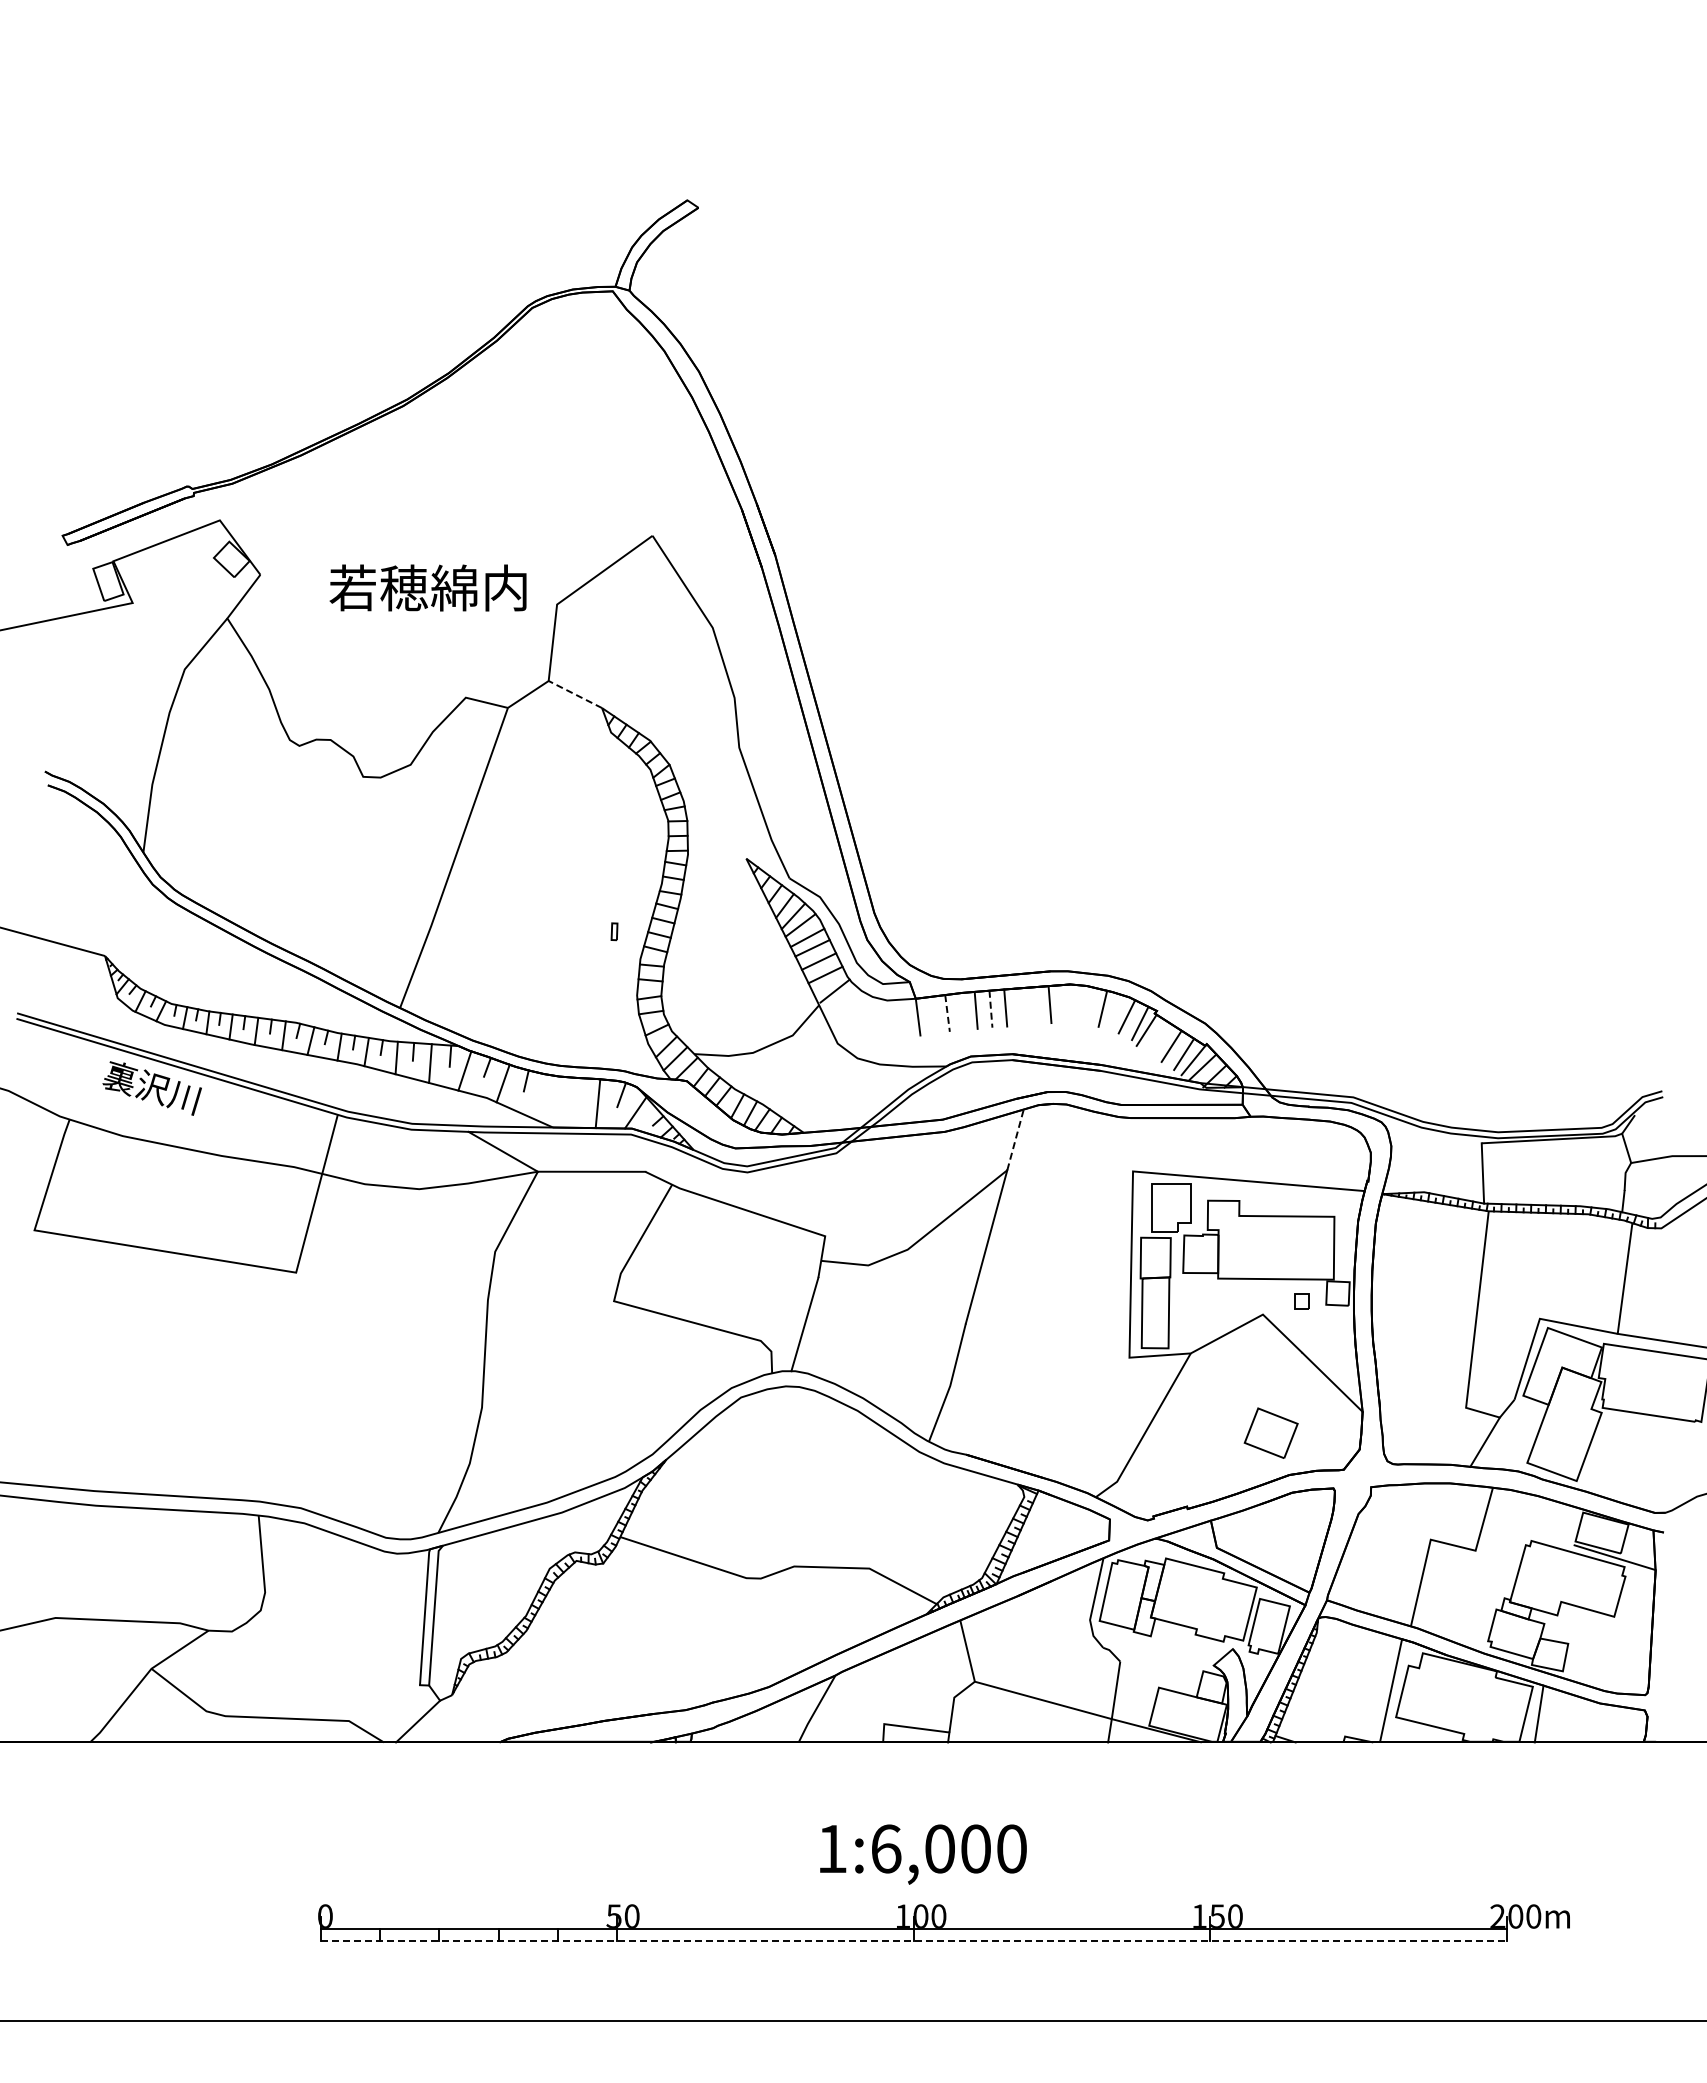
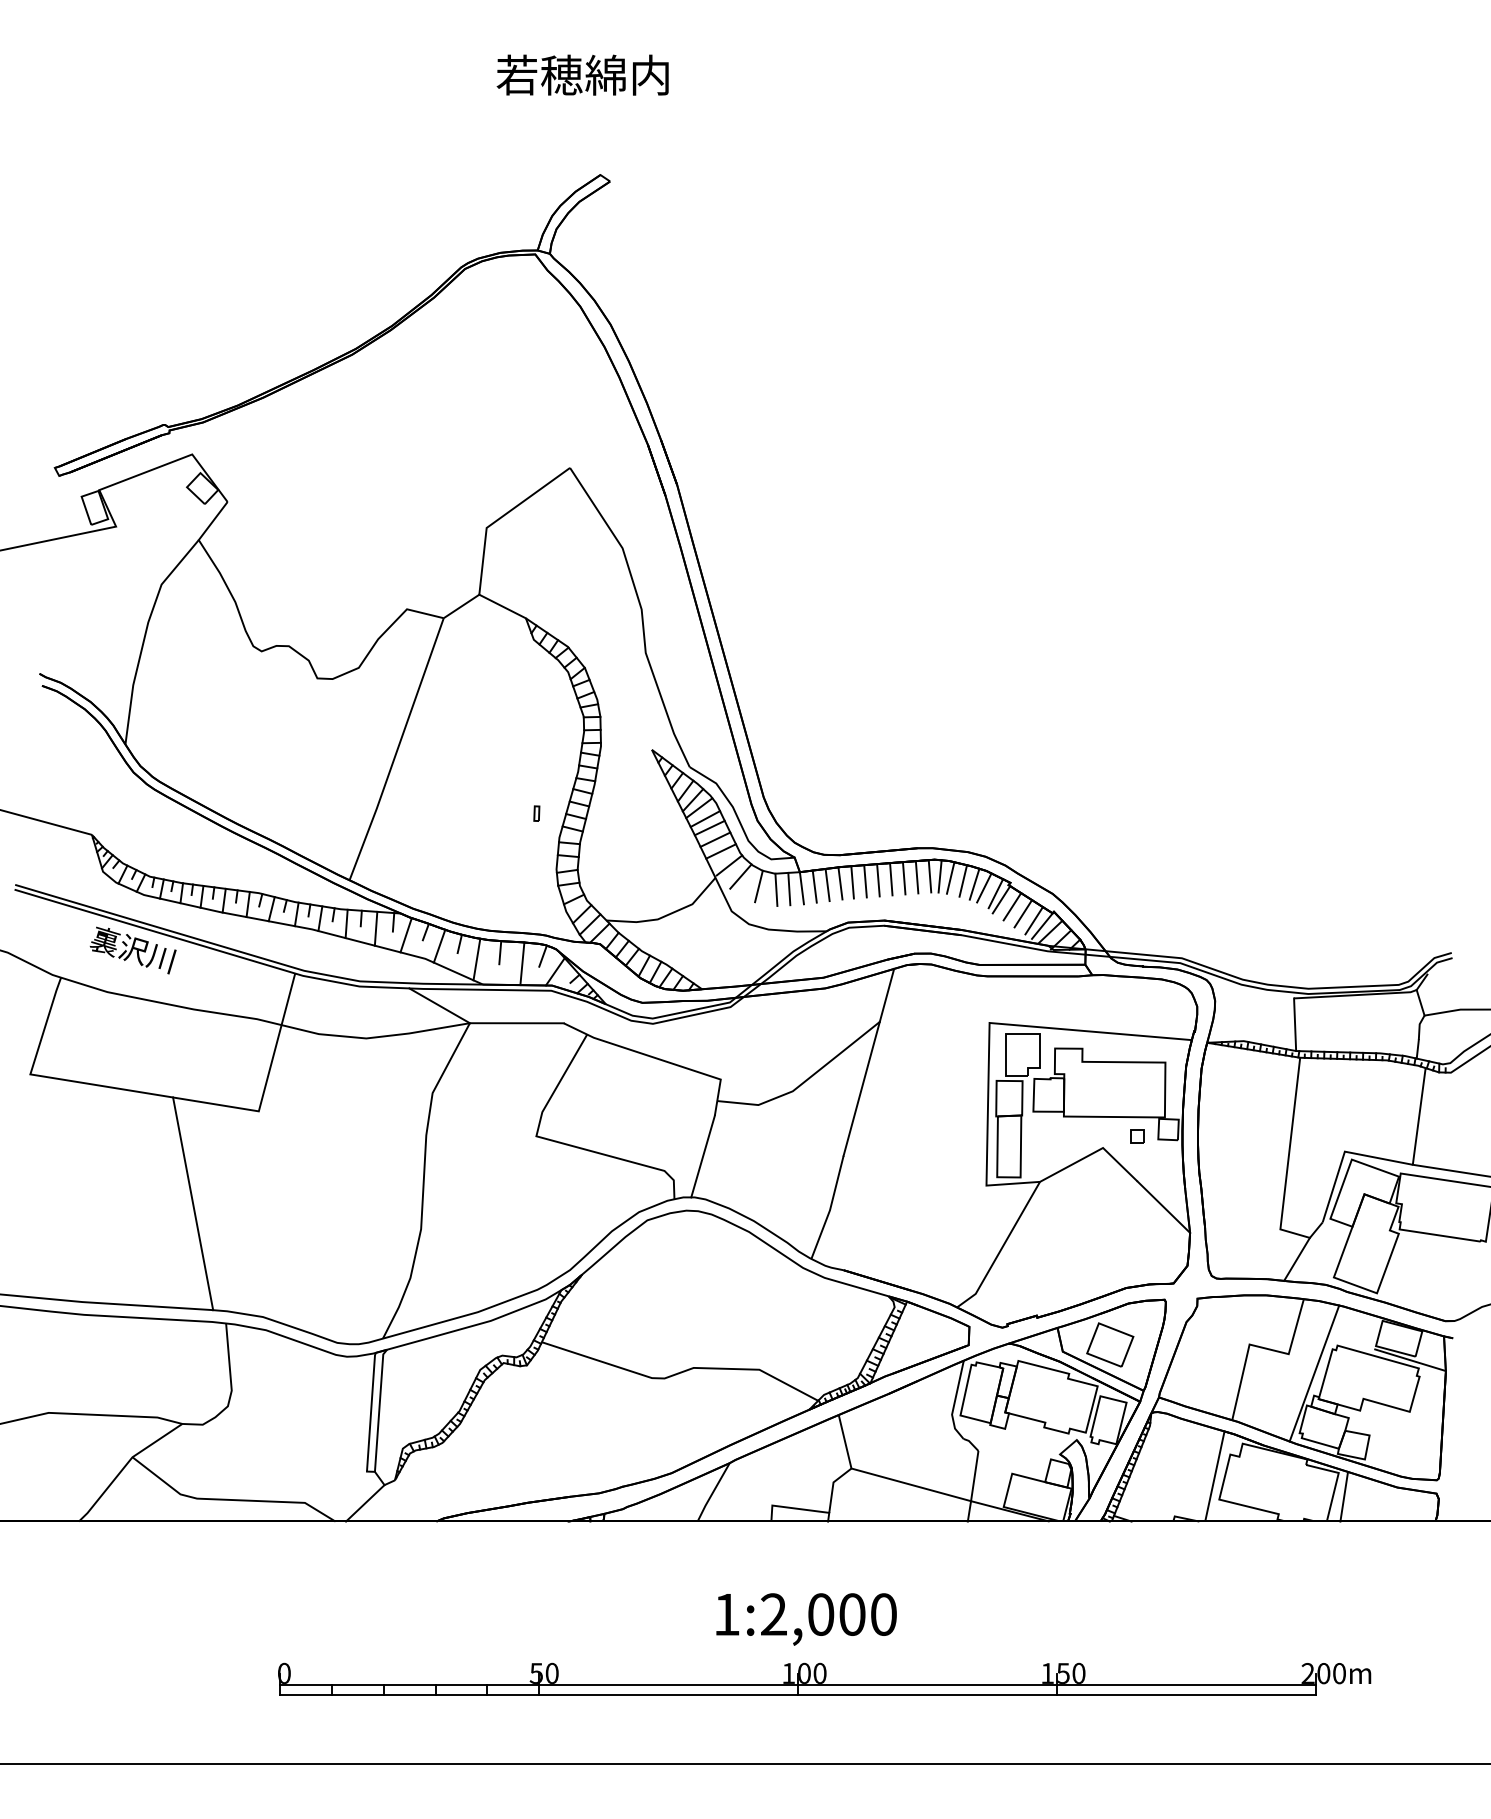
text: (427, 587) -> (582, 74), moved
line: (575, 694) -> (502, 606), dashed -> solid
line: (848, 1003) -> (741, 876), added
line: (1064, 1003) -> (929, 876), added
line: (1076, 1003) -> (940, 876), added
line: (1034, 1005) -> (903, 878), added
line: (1088, 1005) -> (950, 878), added
line: (1020, 1006) -> (891, 878), added
line: (990, 1009) -> (865, 881), dashed -> solid
line: (961, 1011) -> (839, 883), added
line: (1115, 1012) -> (974, 884), added
line: (947, 1013) -> (827, 885), dashed -> solid
line: (932, 1014) -> (814, 885), added
line: (868, 1015) -> (758, 886), added
line: (903, 1017) -> (789, 888), added
line: (888, 1018) -> (776, 889), added
line: (1159, 1037) -> (1012, 906), added
line: (572, 1090) -> (500, 952), added
line: (545, 1098) -> (476, 959), added
line: (1015, 1139) -> (886, 995), dashed -> solid
line: (220, 1378) -> (192, 1203), added
part: (1270, 1432) -> (1109, 1344), moved
line: (1504, 1572) -> (1313, 1373), added
text: (886, 1848) -> (774, 1614), 1:6,000 -> 1:2,000
line: (914, 1941) -> (798, 1695), dashed -> solid

